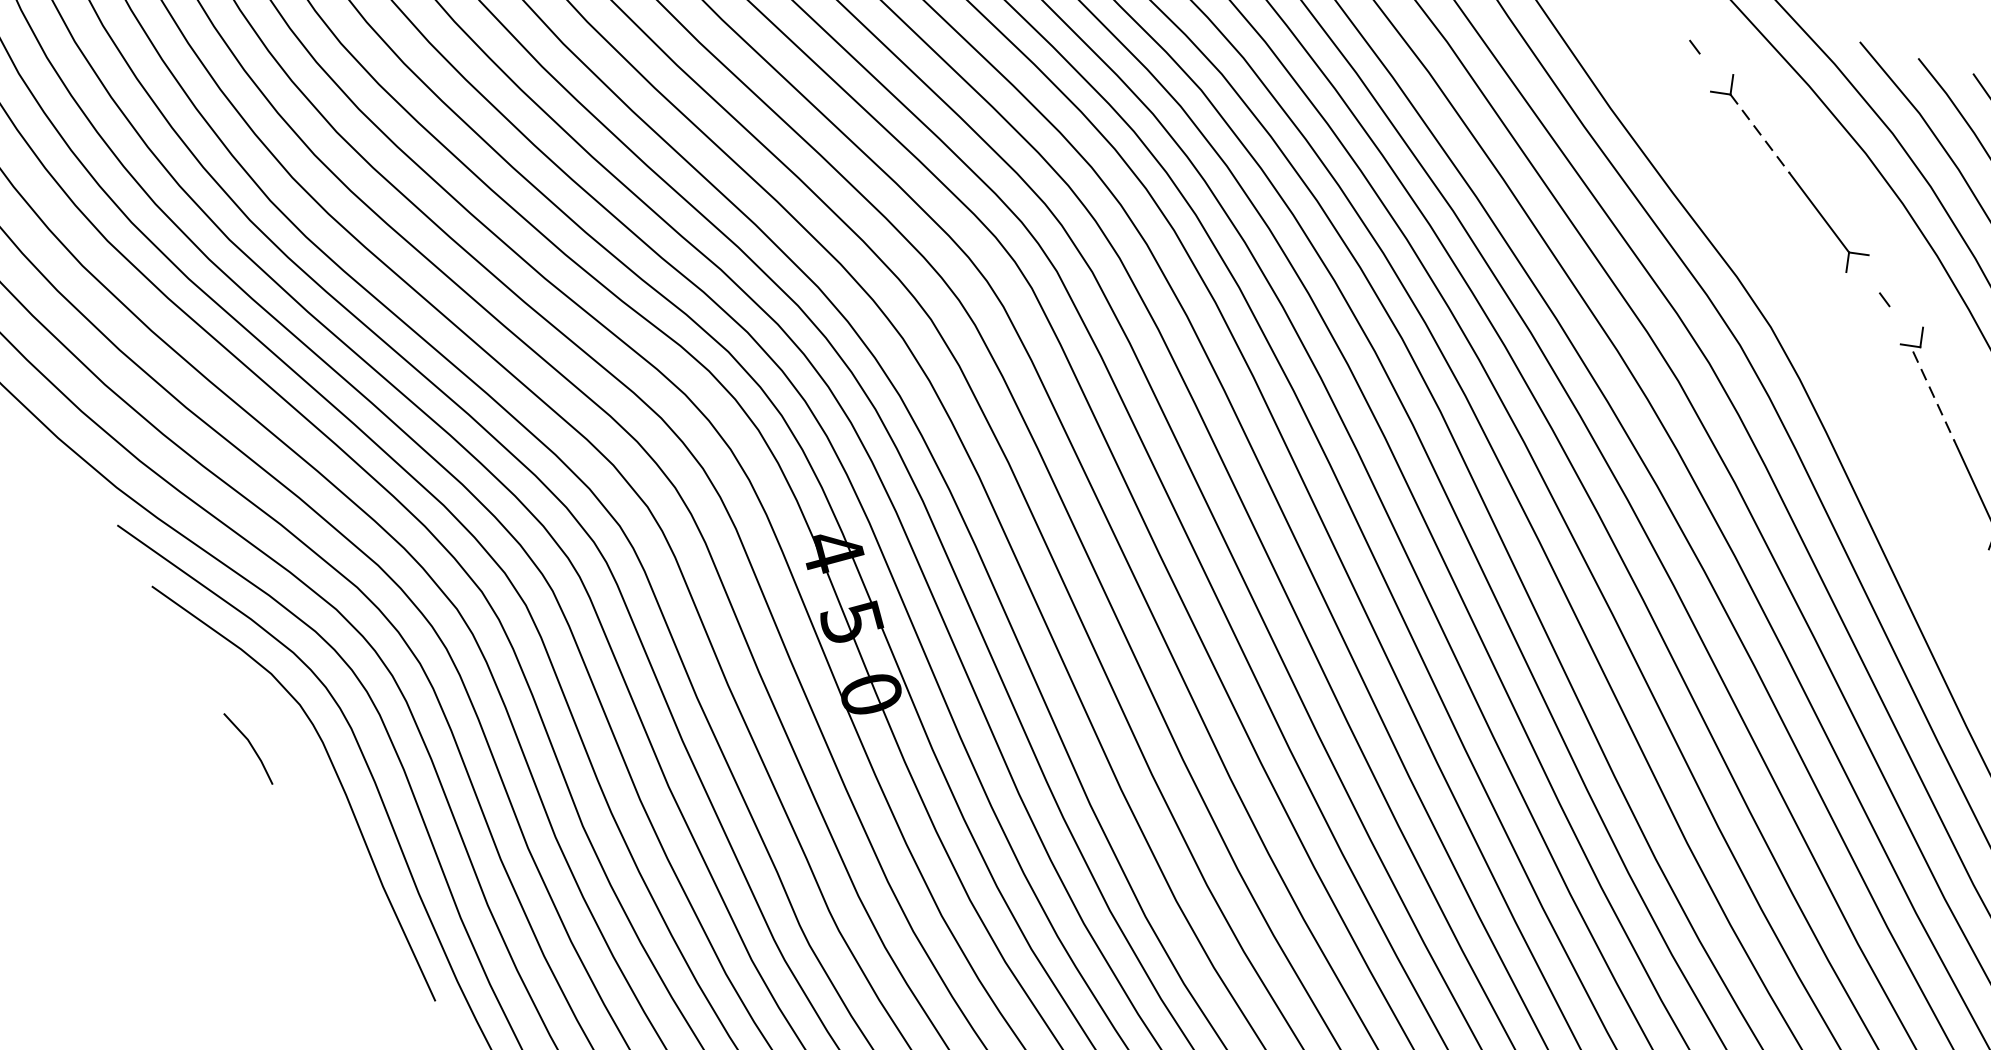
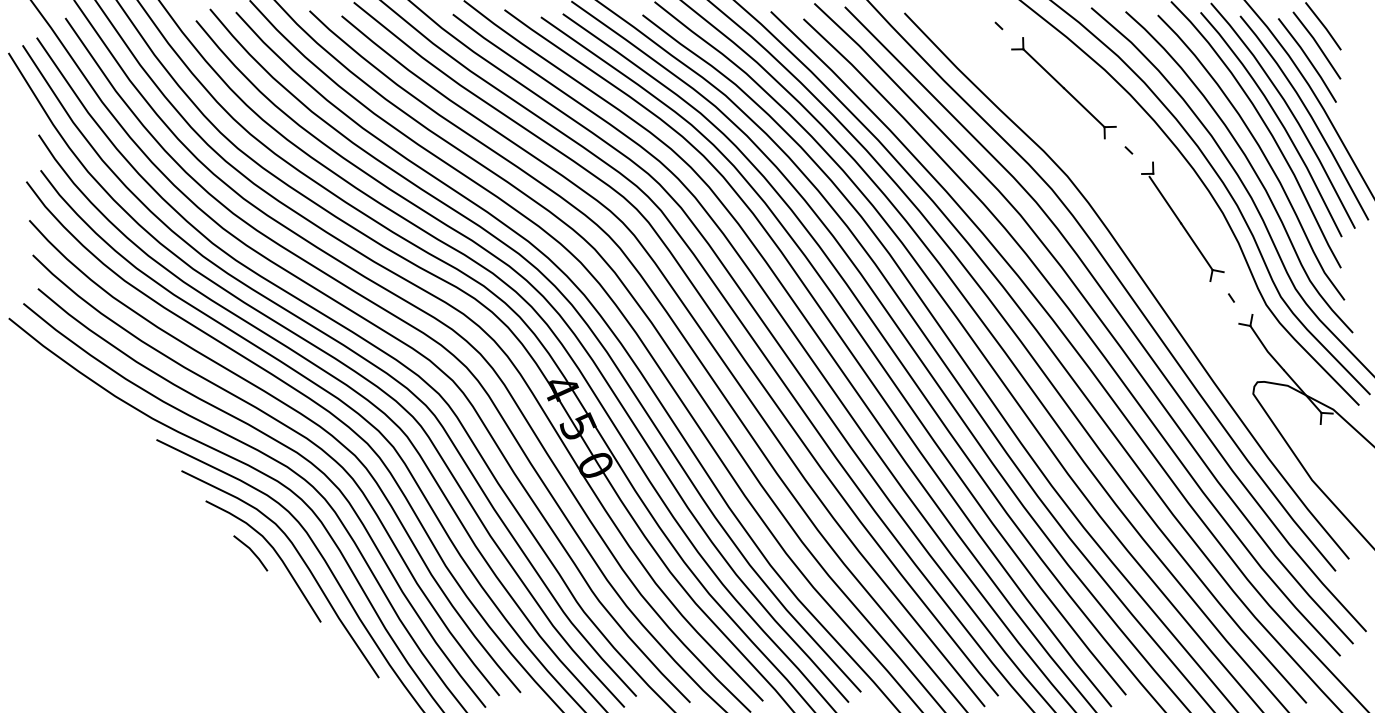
line: (1761, 135) -> (1044, 69), dashed -> solid
line: (1933, 396) -> (1165, 200), dashed -> solid
curve: (291, 756) -> (275, 553), added

